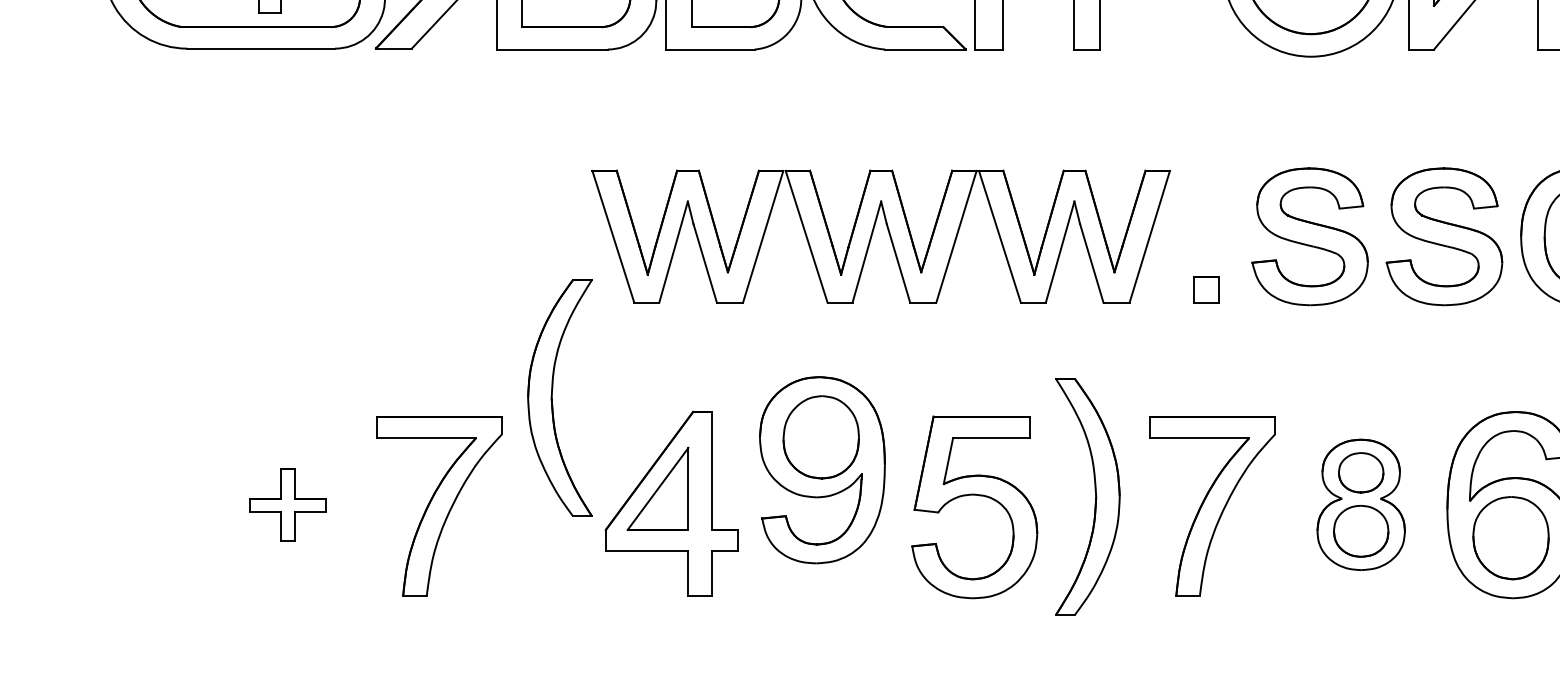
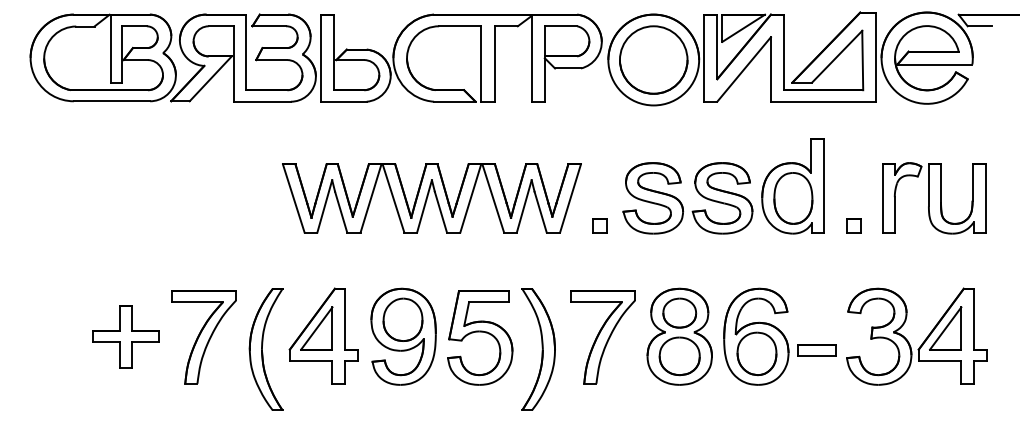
part: (558, 397) -> (265, 349), moved
part: (822, 469) -> (403, 336), moved
part: (1087, 496) -> (538, 349), moved
part: (287, 504) -> (125, 336), size x1.67
part: (1360, 504) -> (679, 336), size x1.43

